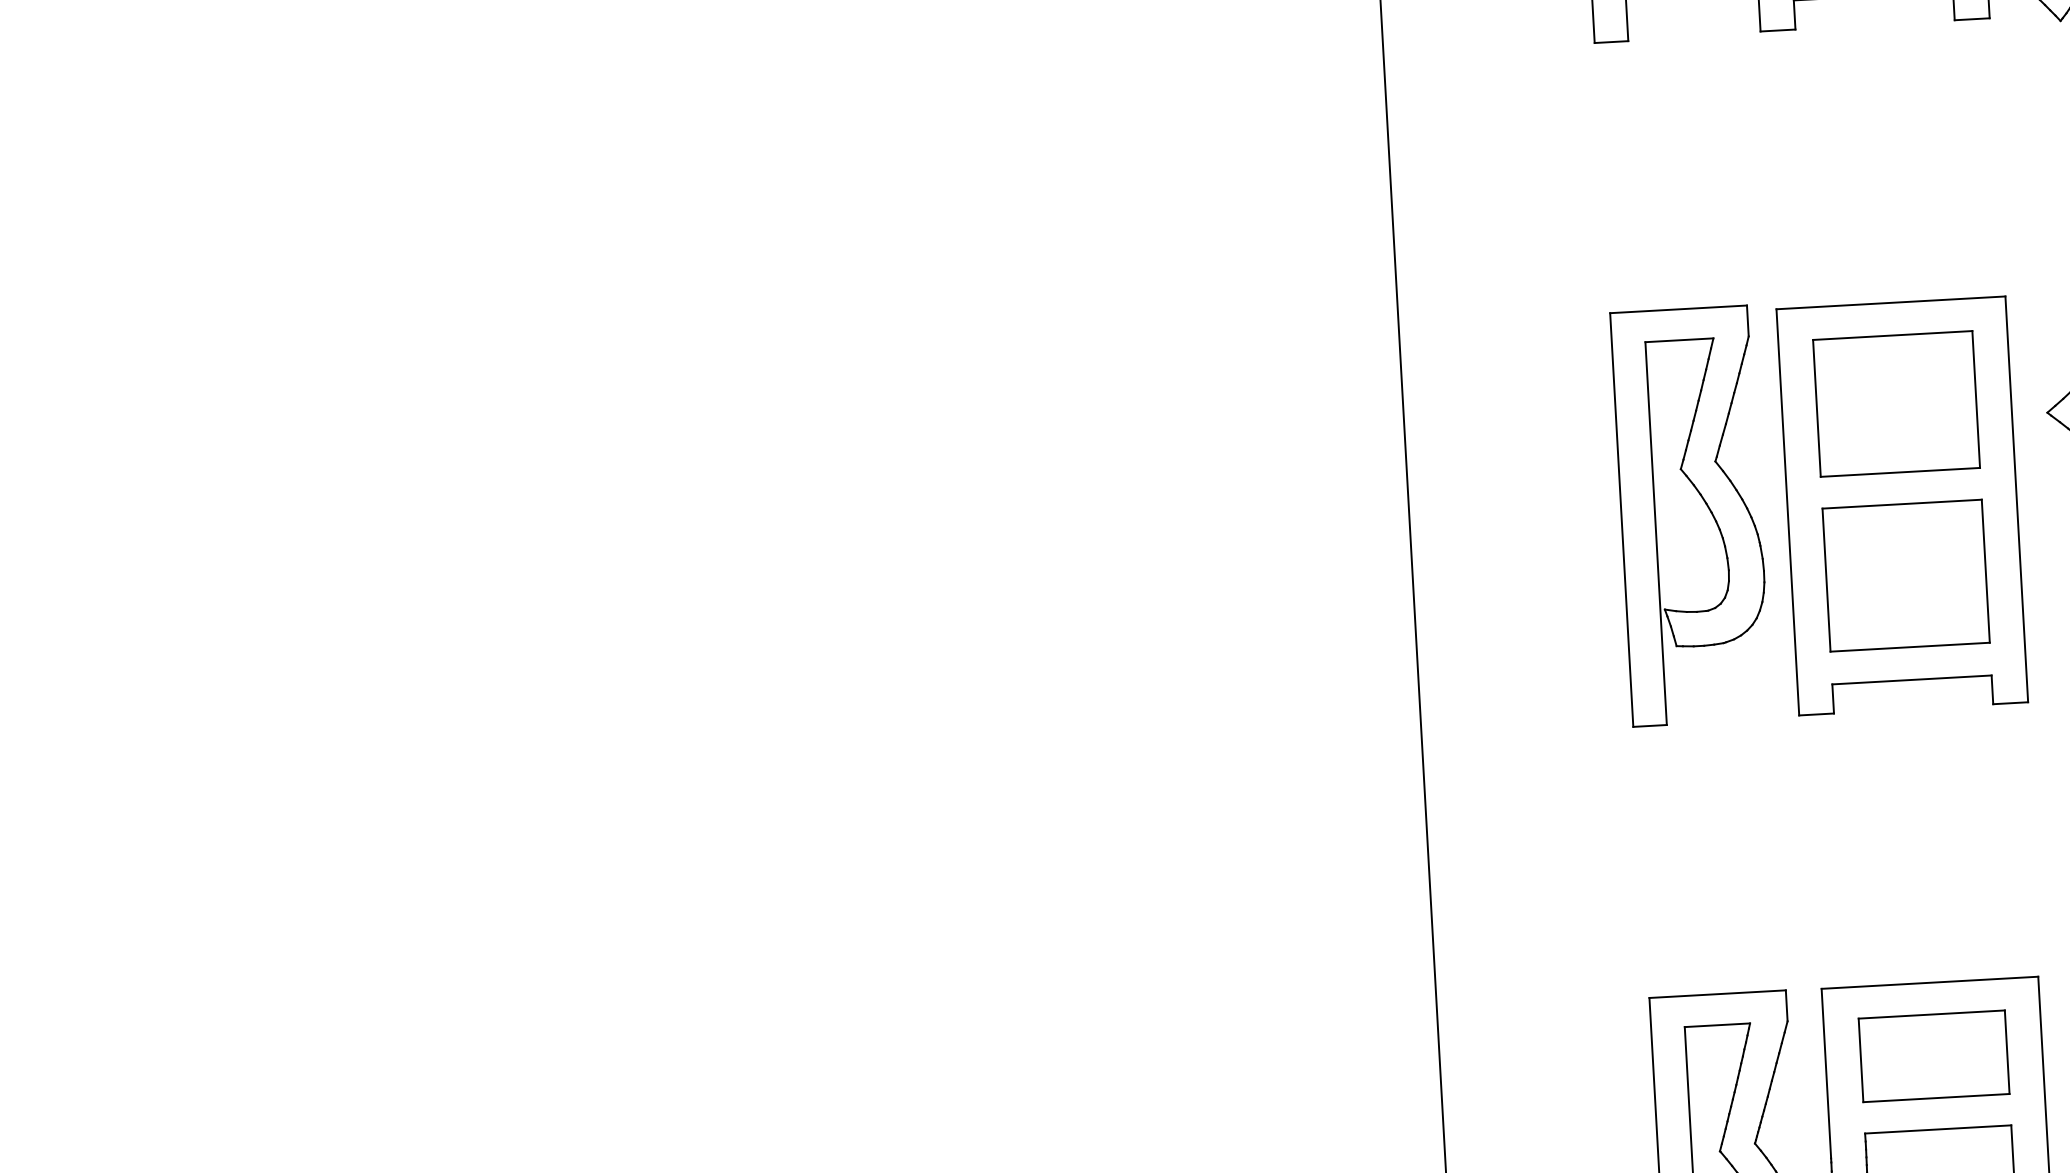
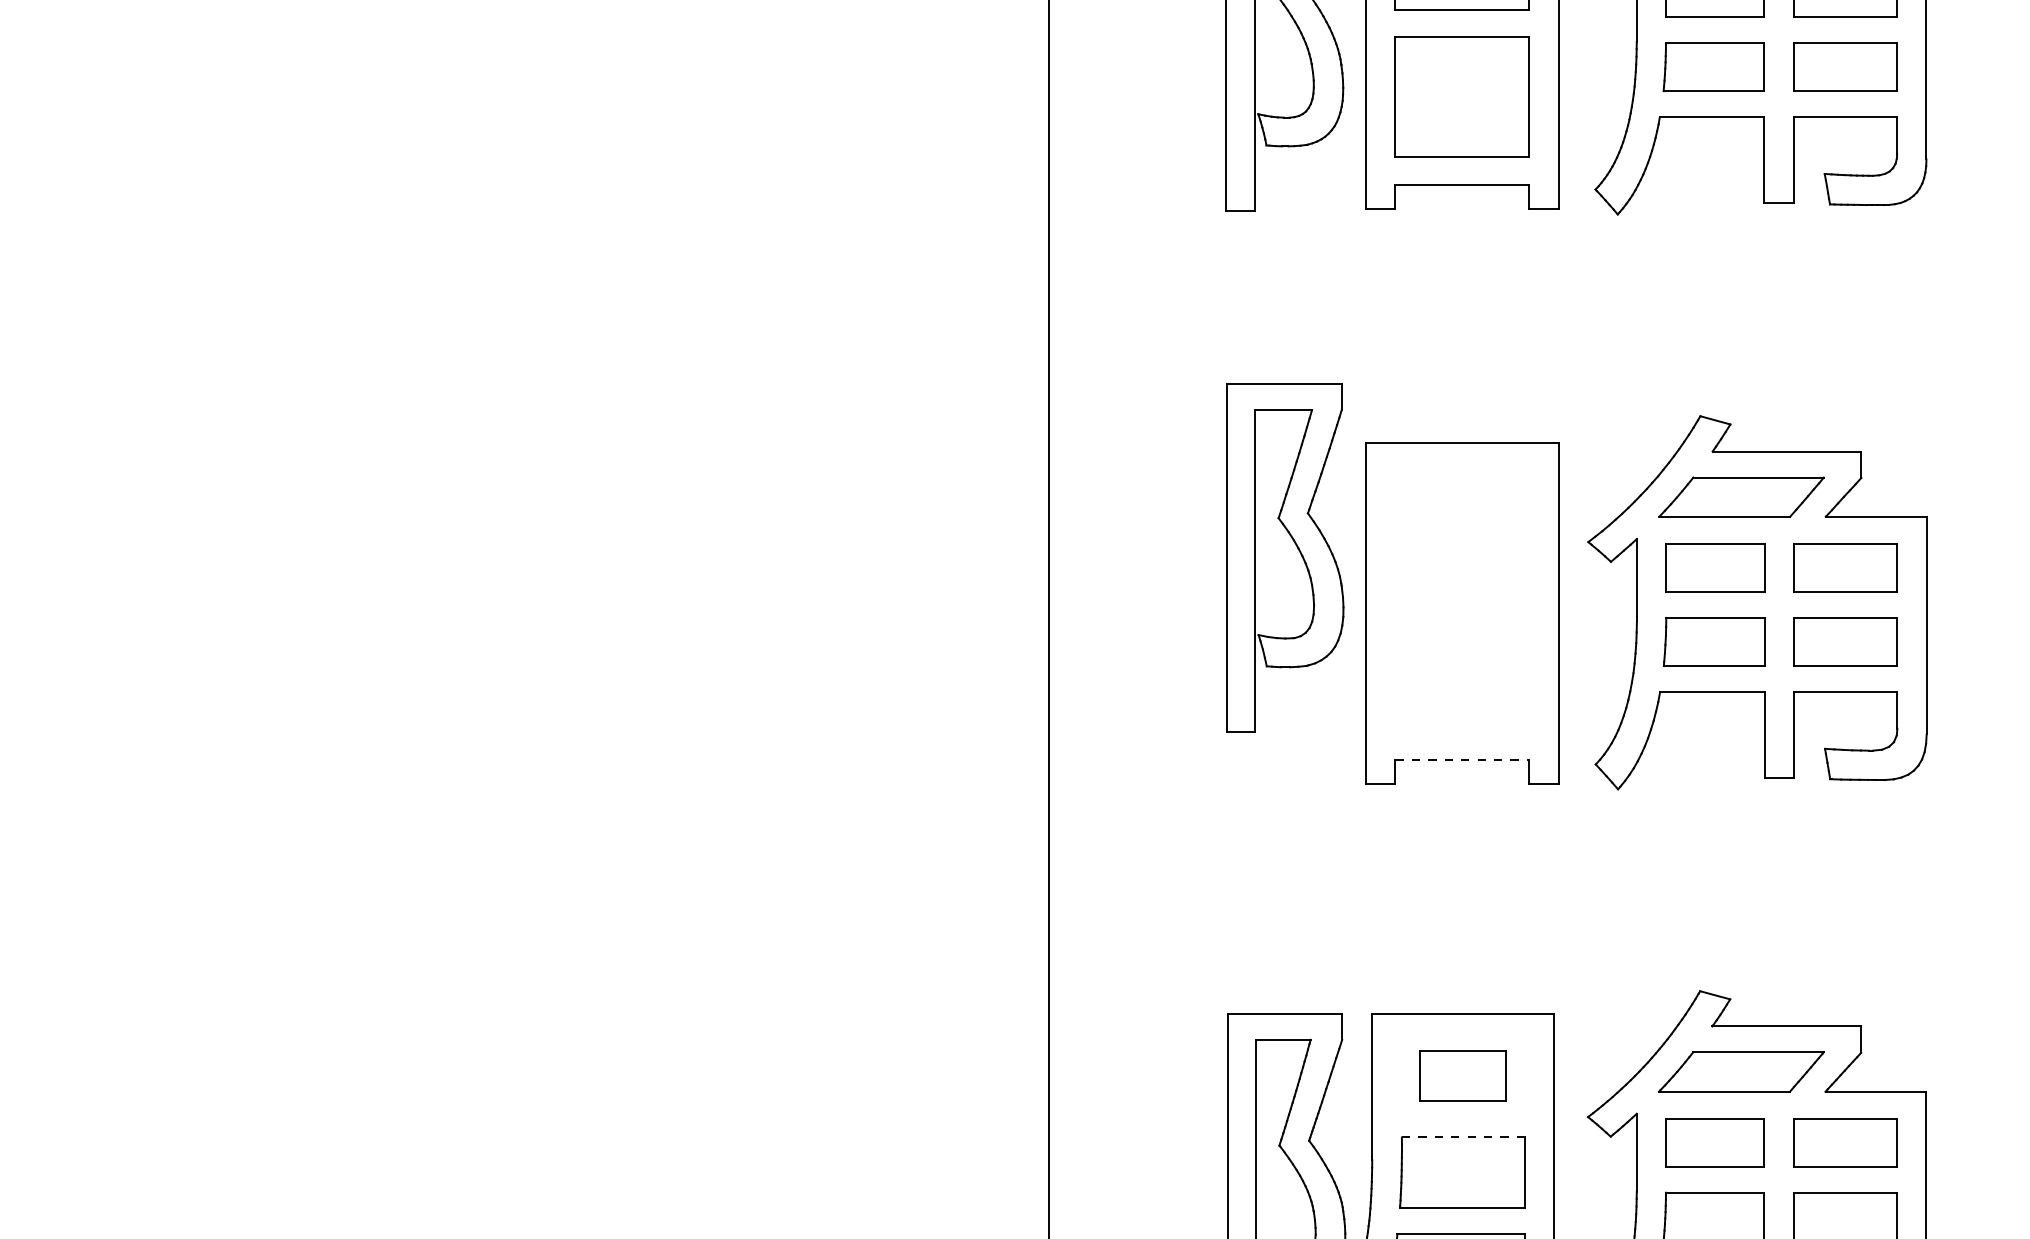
part: (1895, 403) -> (1461, 527), removed
part: (1705, 505) -> (1297, 549), moved
part: (1905, 575) -> (1461, 671), removed
line: (1912, 679) -> (1462, 759), solid -> dashed
part: (1934, 1055) -> (1463, 1075), size x0.7
line: (1938, 1129) -> (1463, 1137), solid -> dashed

